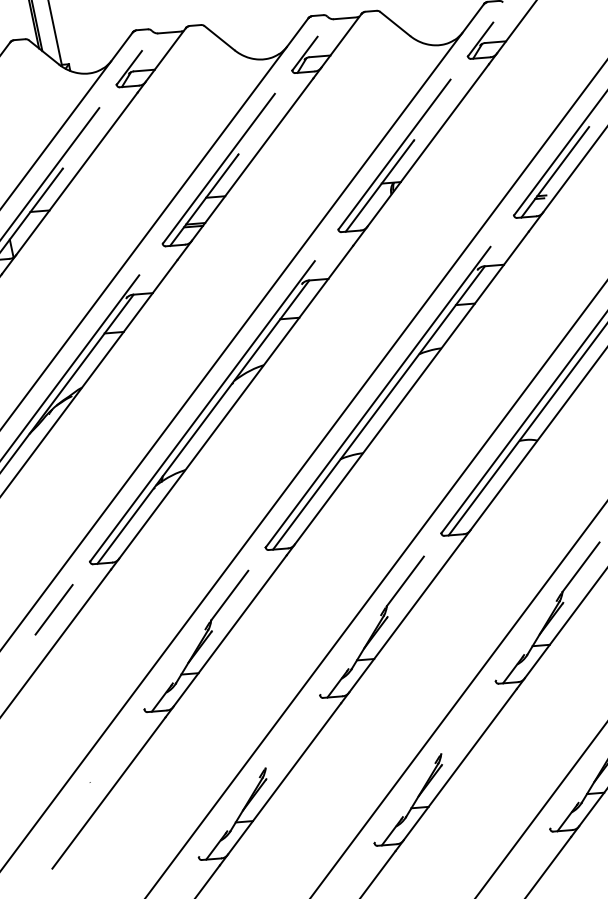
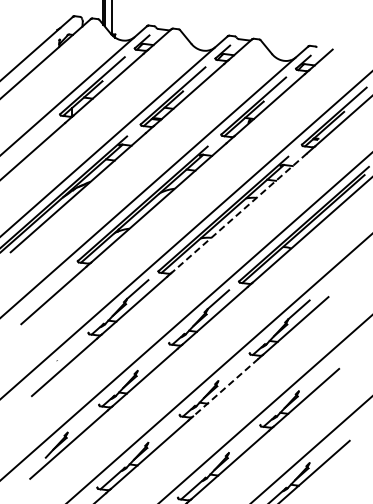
line: (412, 389) -> (239, 213), solid -> dashed
line: (52, 608) -> (56, 278), removed
line: (459, 764) -> (225, 387), solid -> dashed

